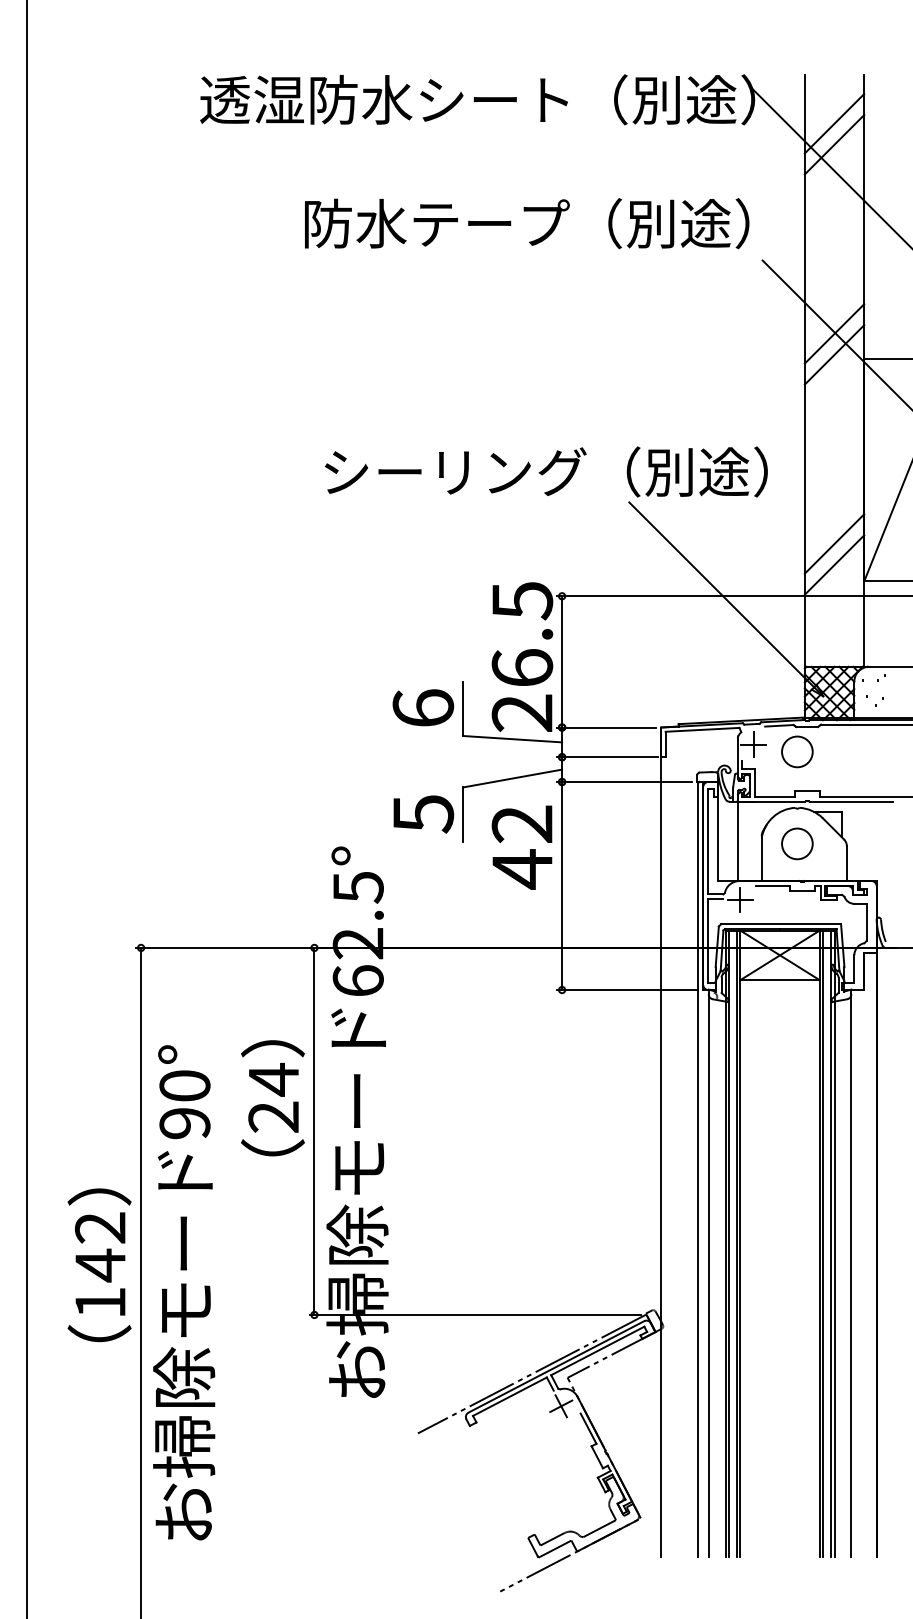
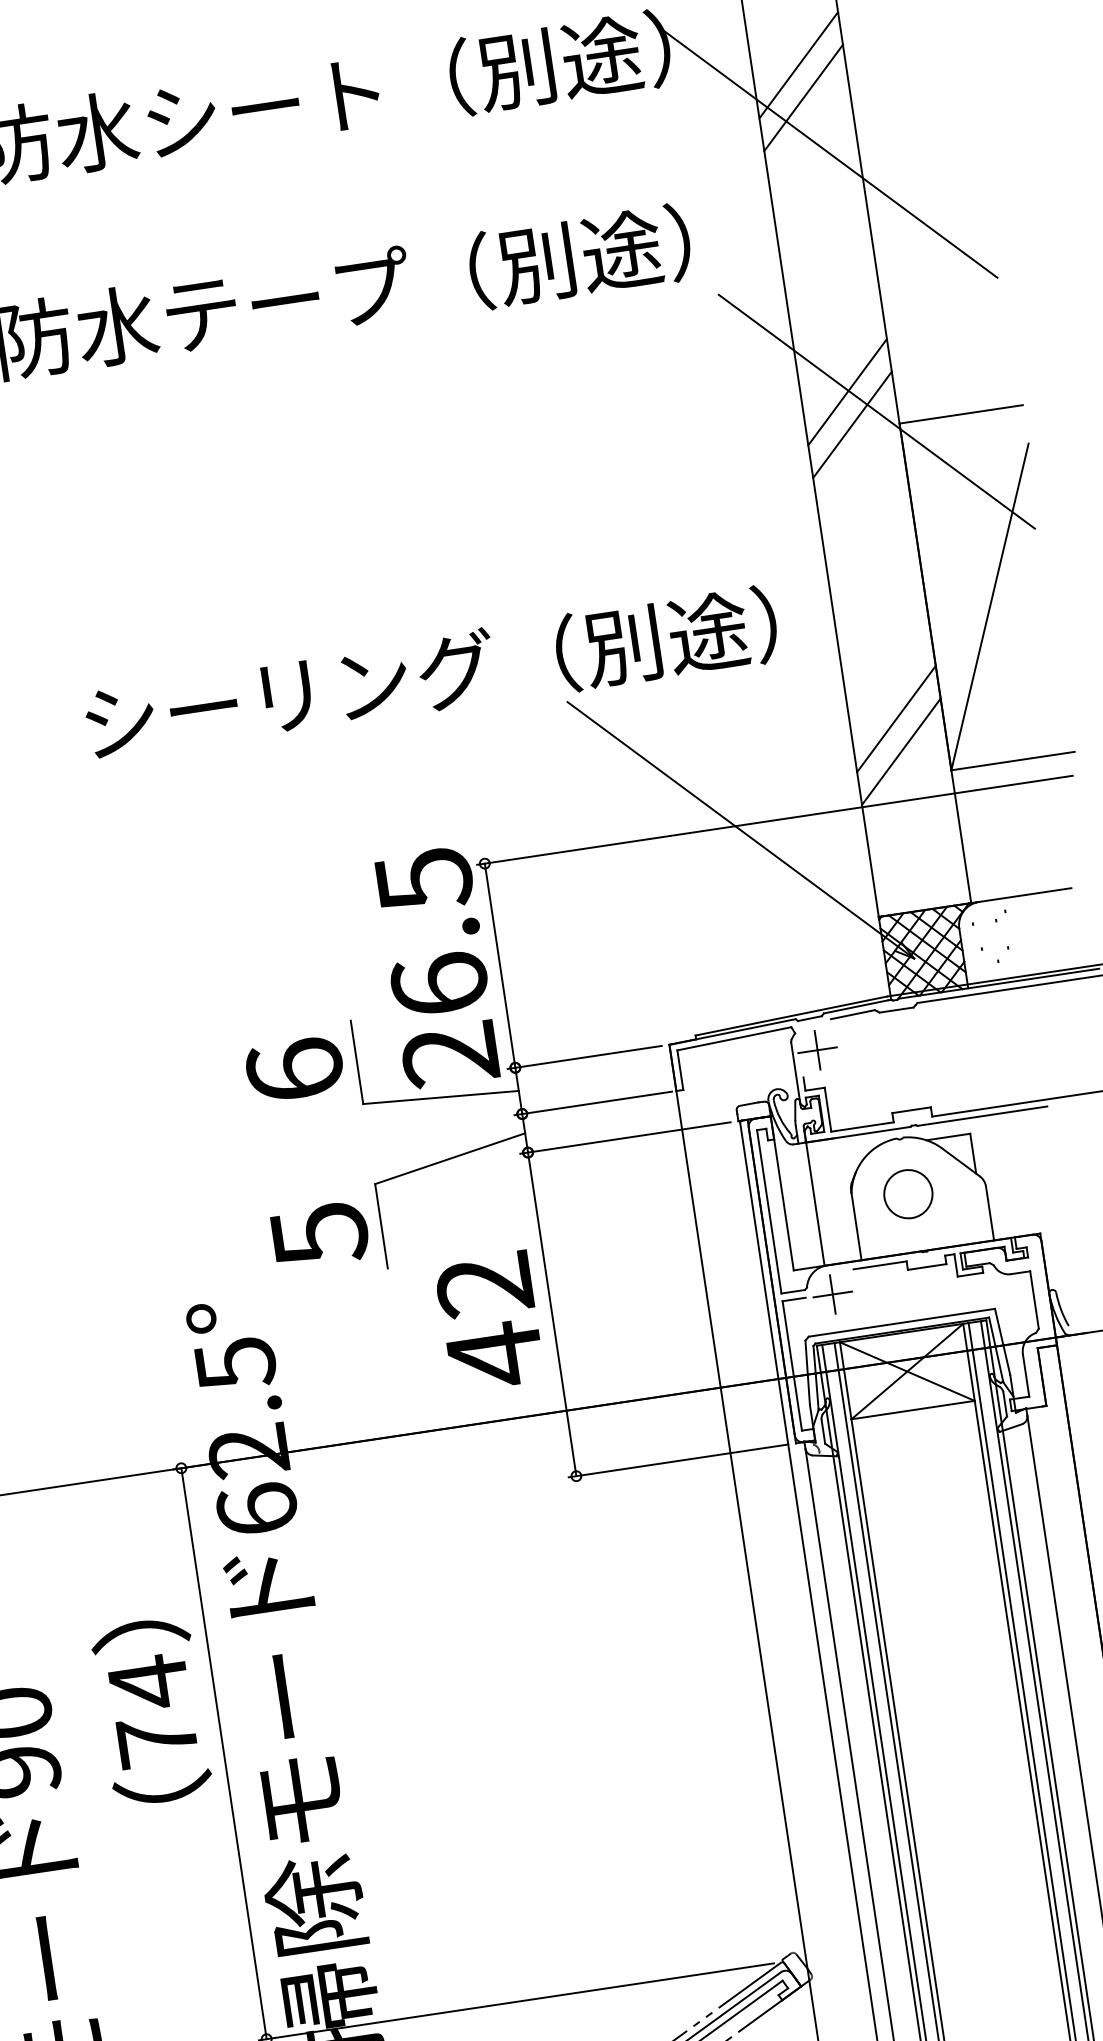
circle: (797, 751) -> (887, 1050), removed
text: (521, 847) -> (488, 1321), moved
text: (273, 1116) -> (156, 1739), 24 -> 74

